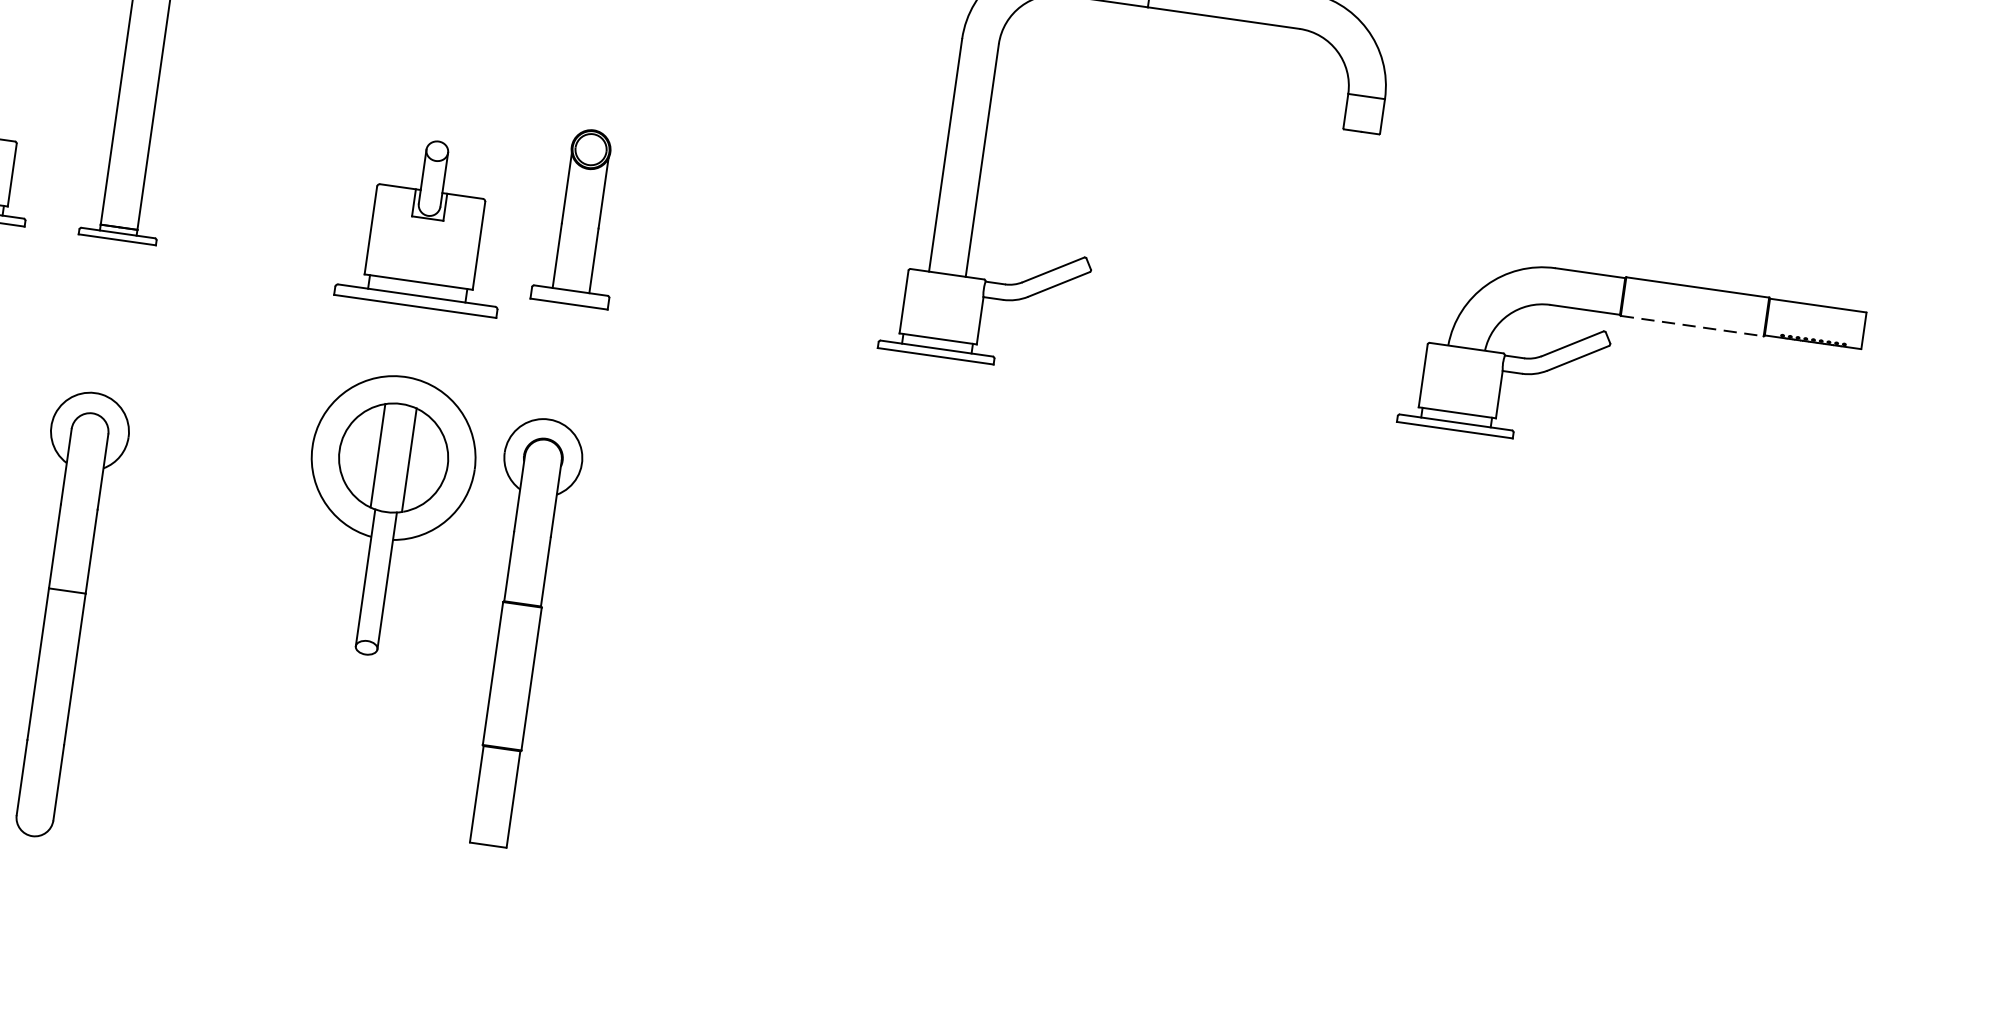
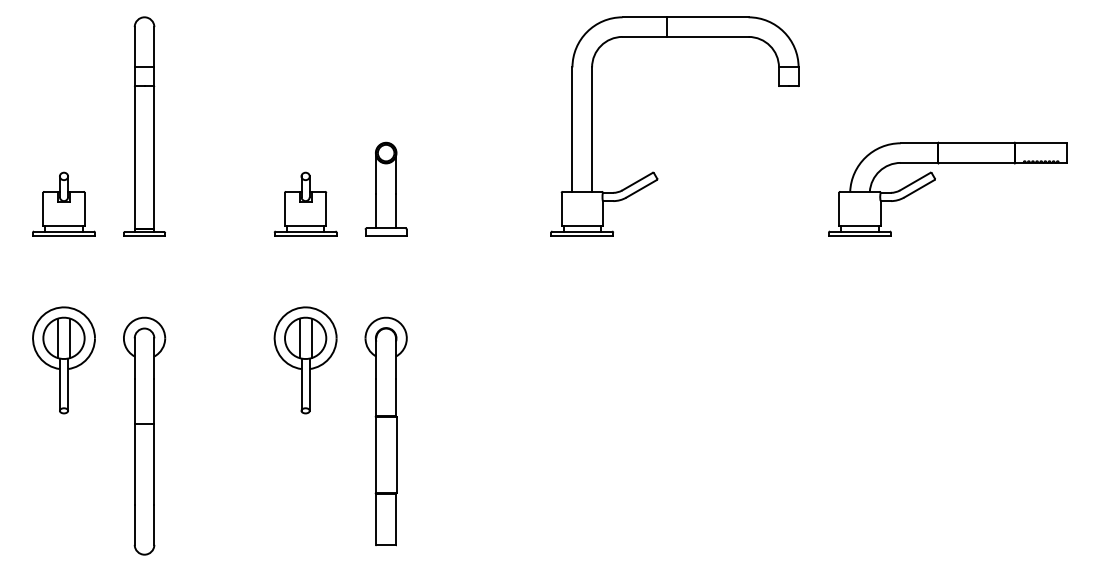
part: (426, 222) -> (305, 203), size x0.71
line: (1693, 326) -> (977, 163), dashed -> solid
part: (385, 515) -> (305, 360), size x0.71
part: (517, 632) -> (385, 431), moved

